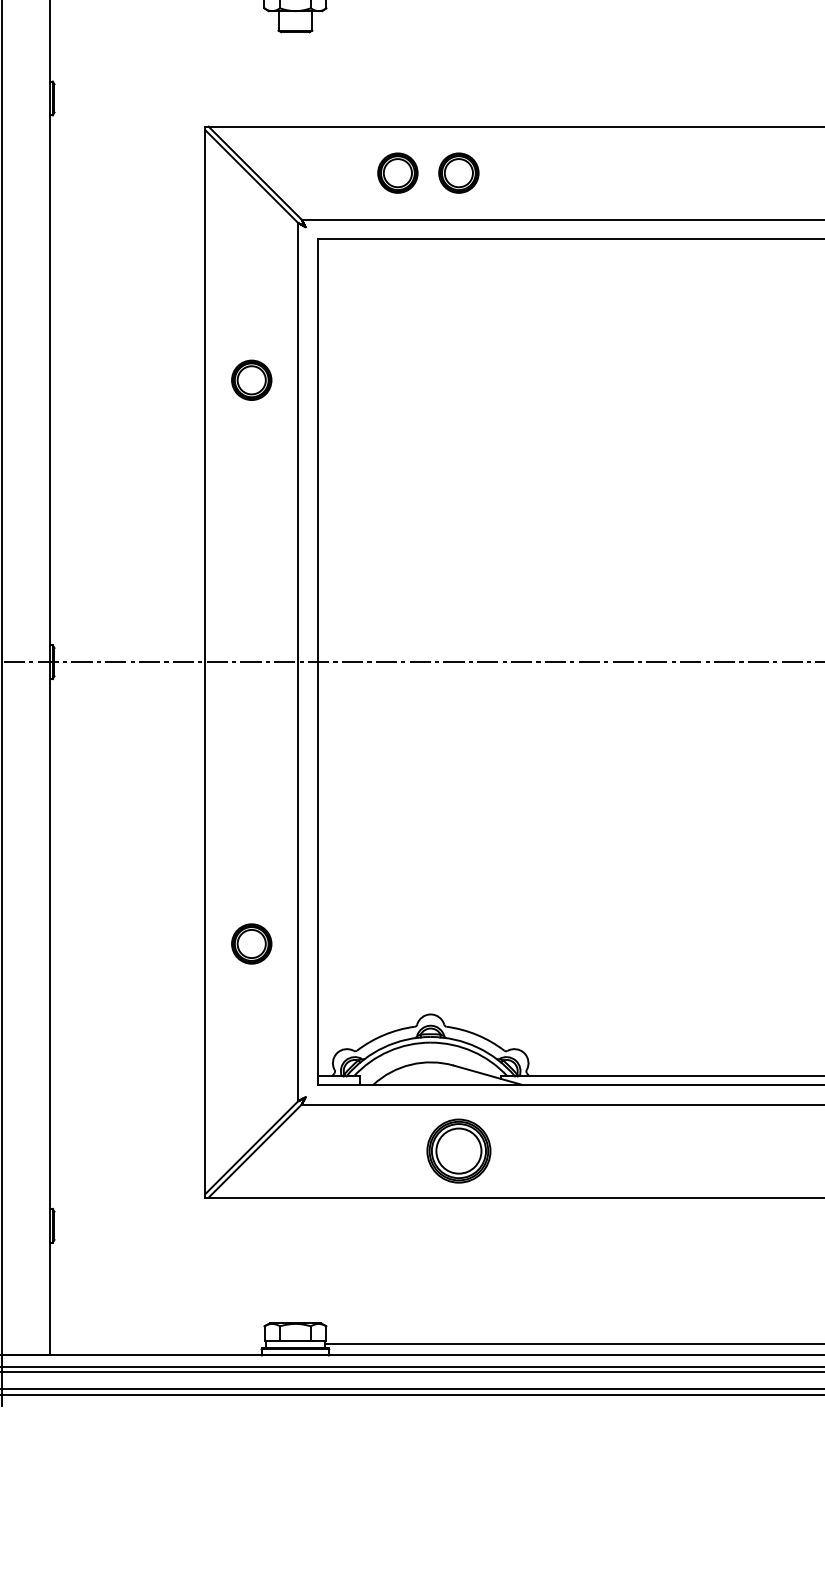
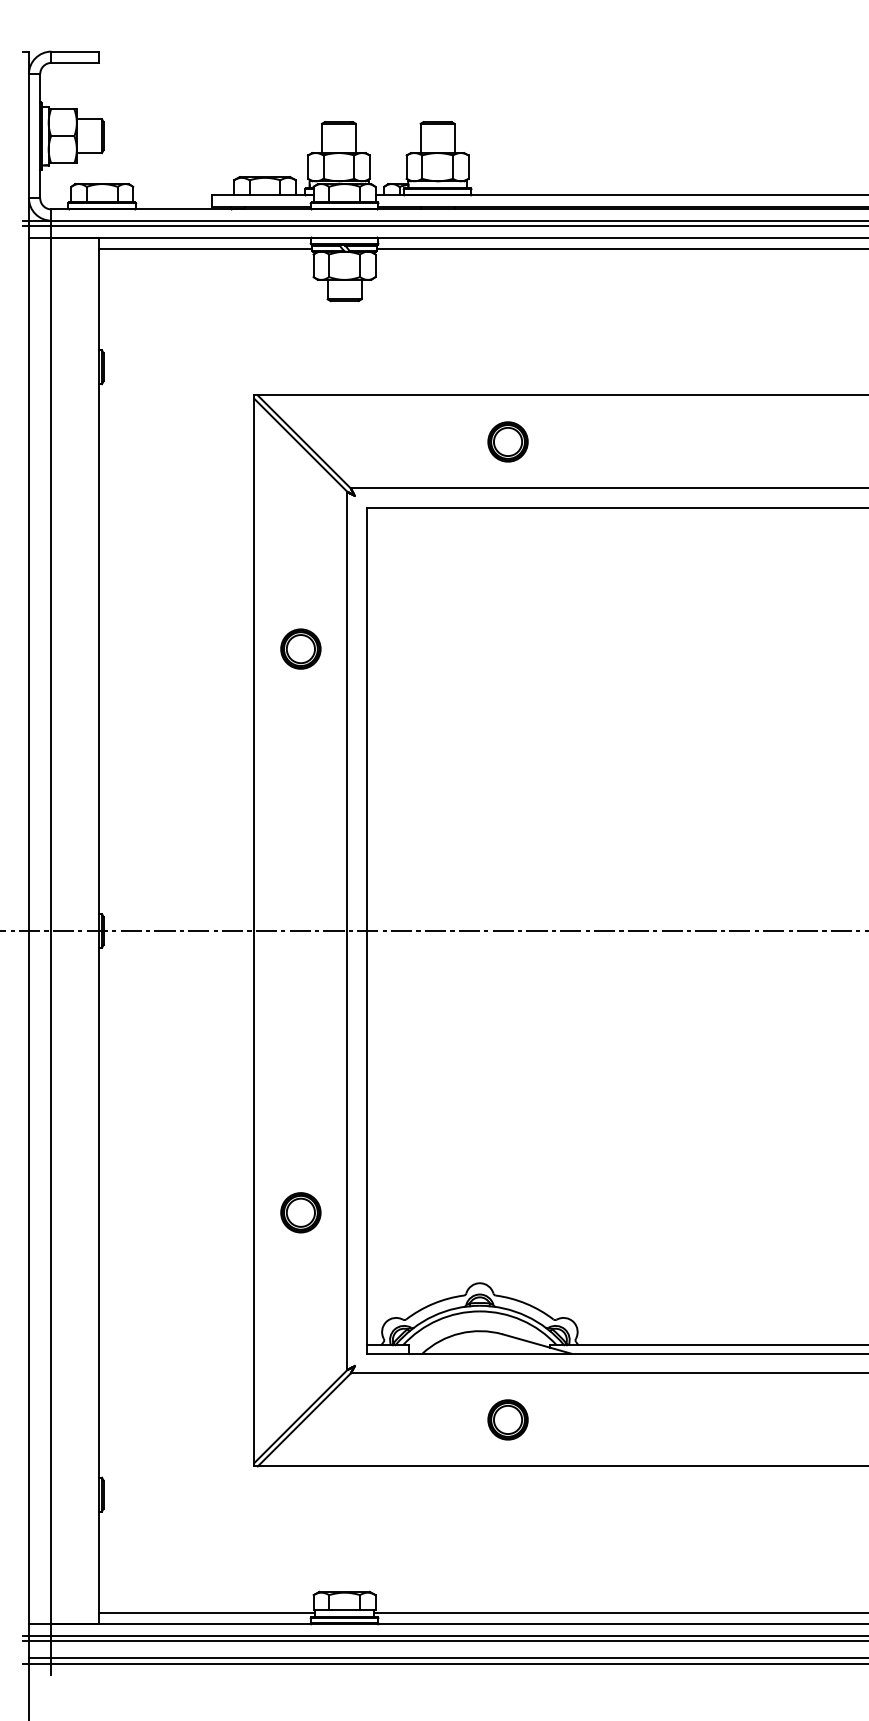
part: (397, 172) -> (446, 441), removed
part: (458, 1150) -> (507, 1419), size x0.62
line: (158, 1344) -> (207, 1613), added

